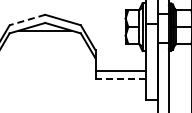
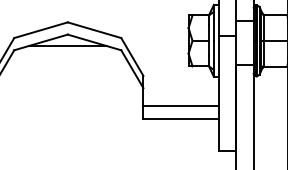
line: (27, 20) -> (41, 30), dashed -> solid
line: (120, 78) -> (180, 118), dashed -> solid

